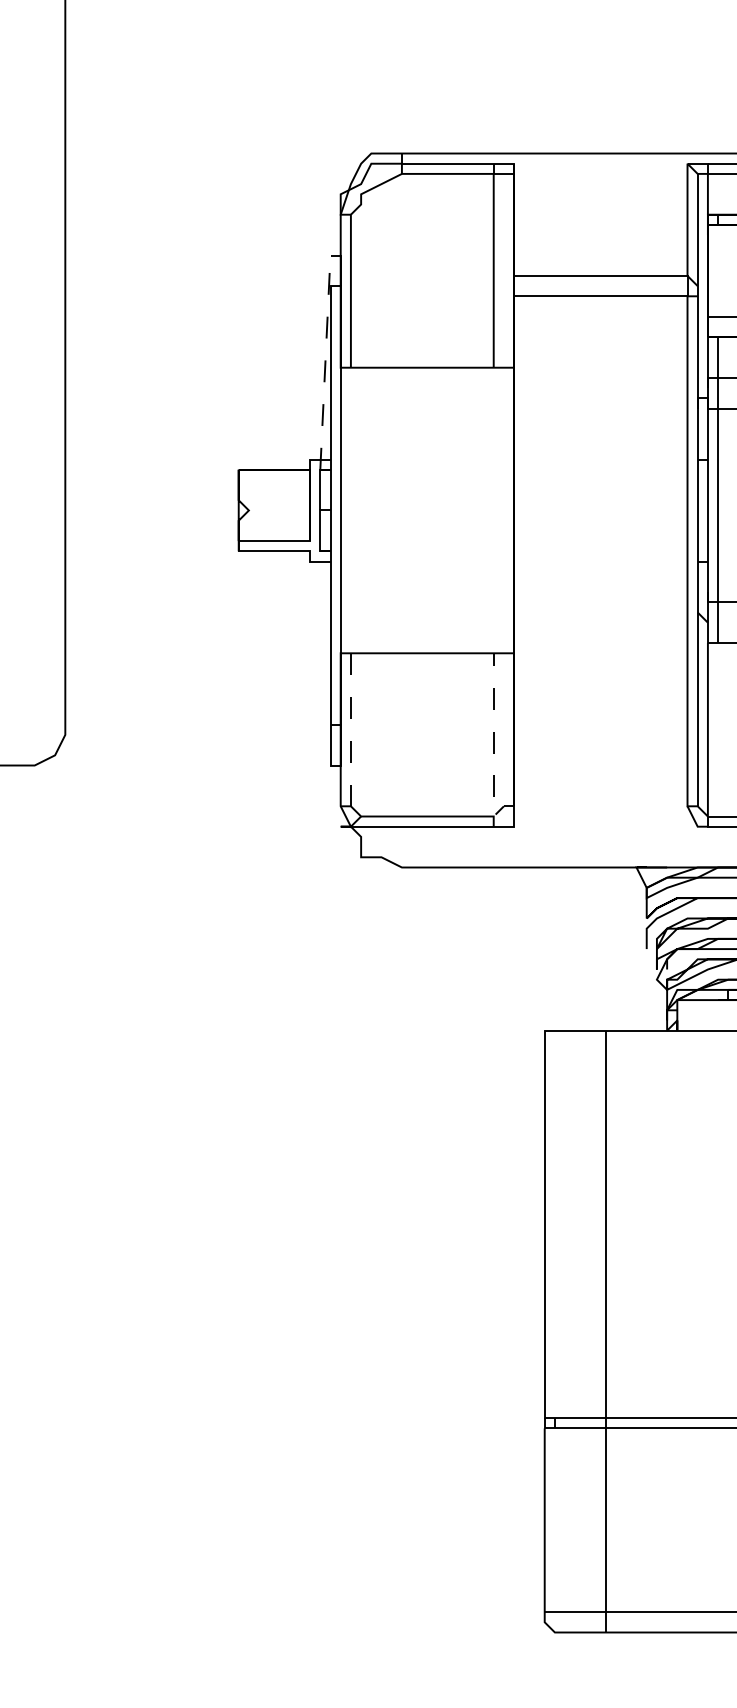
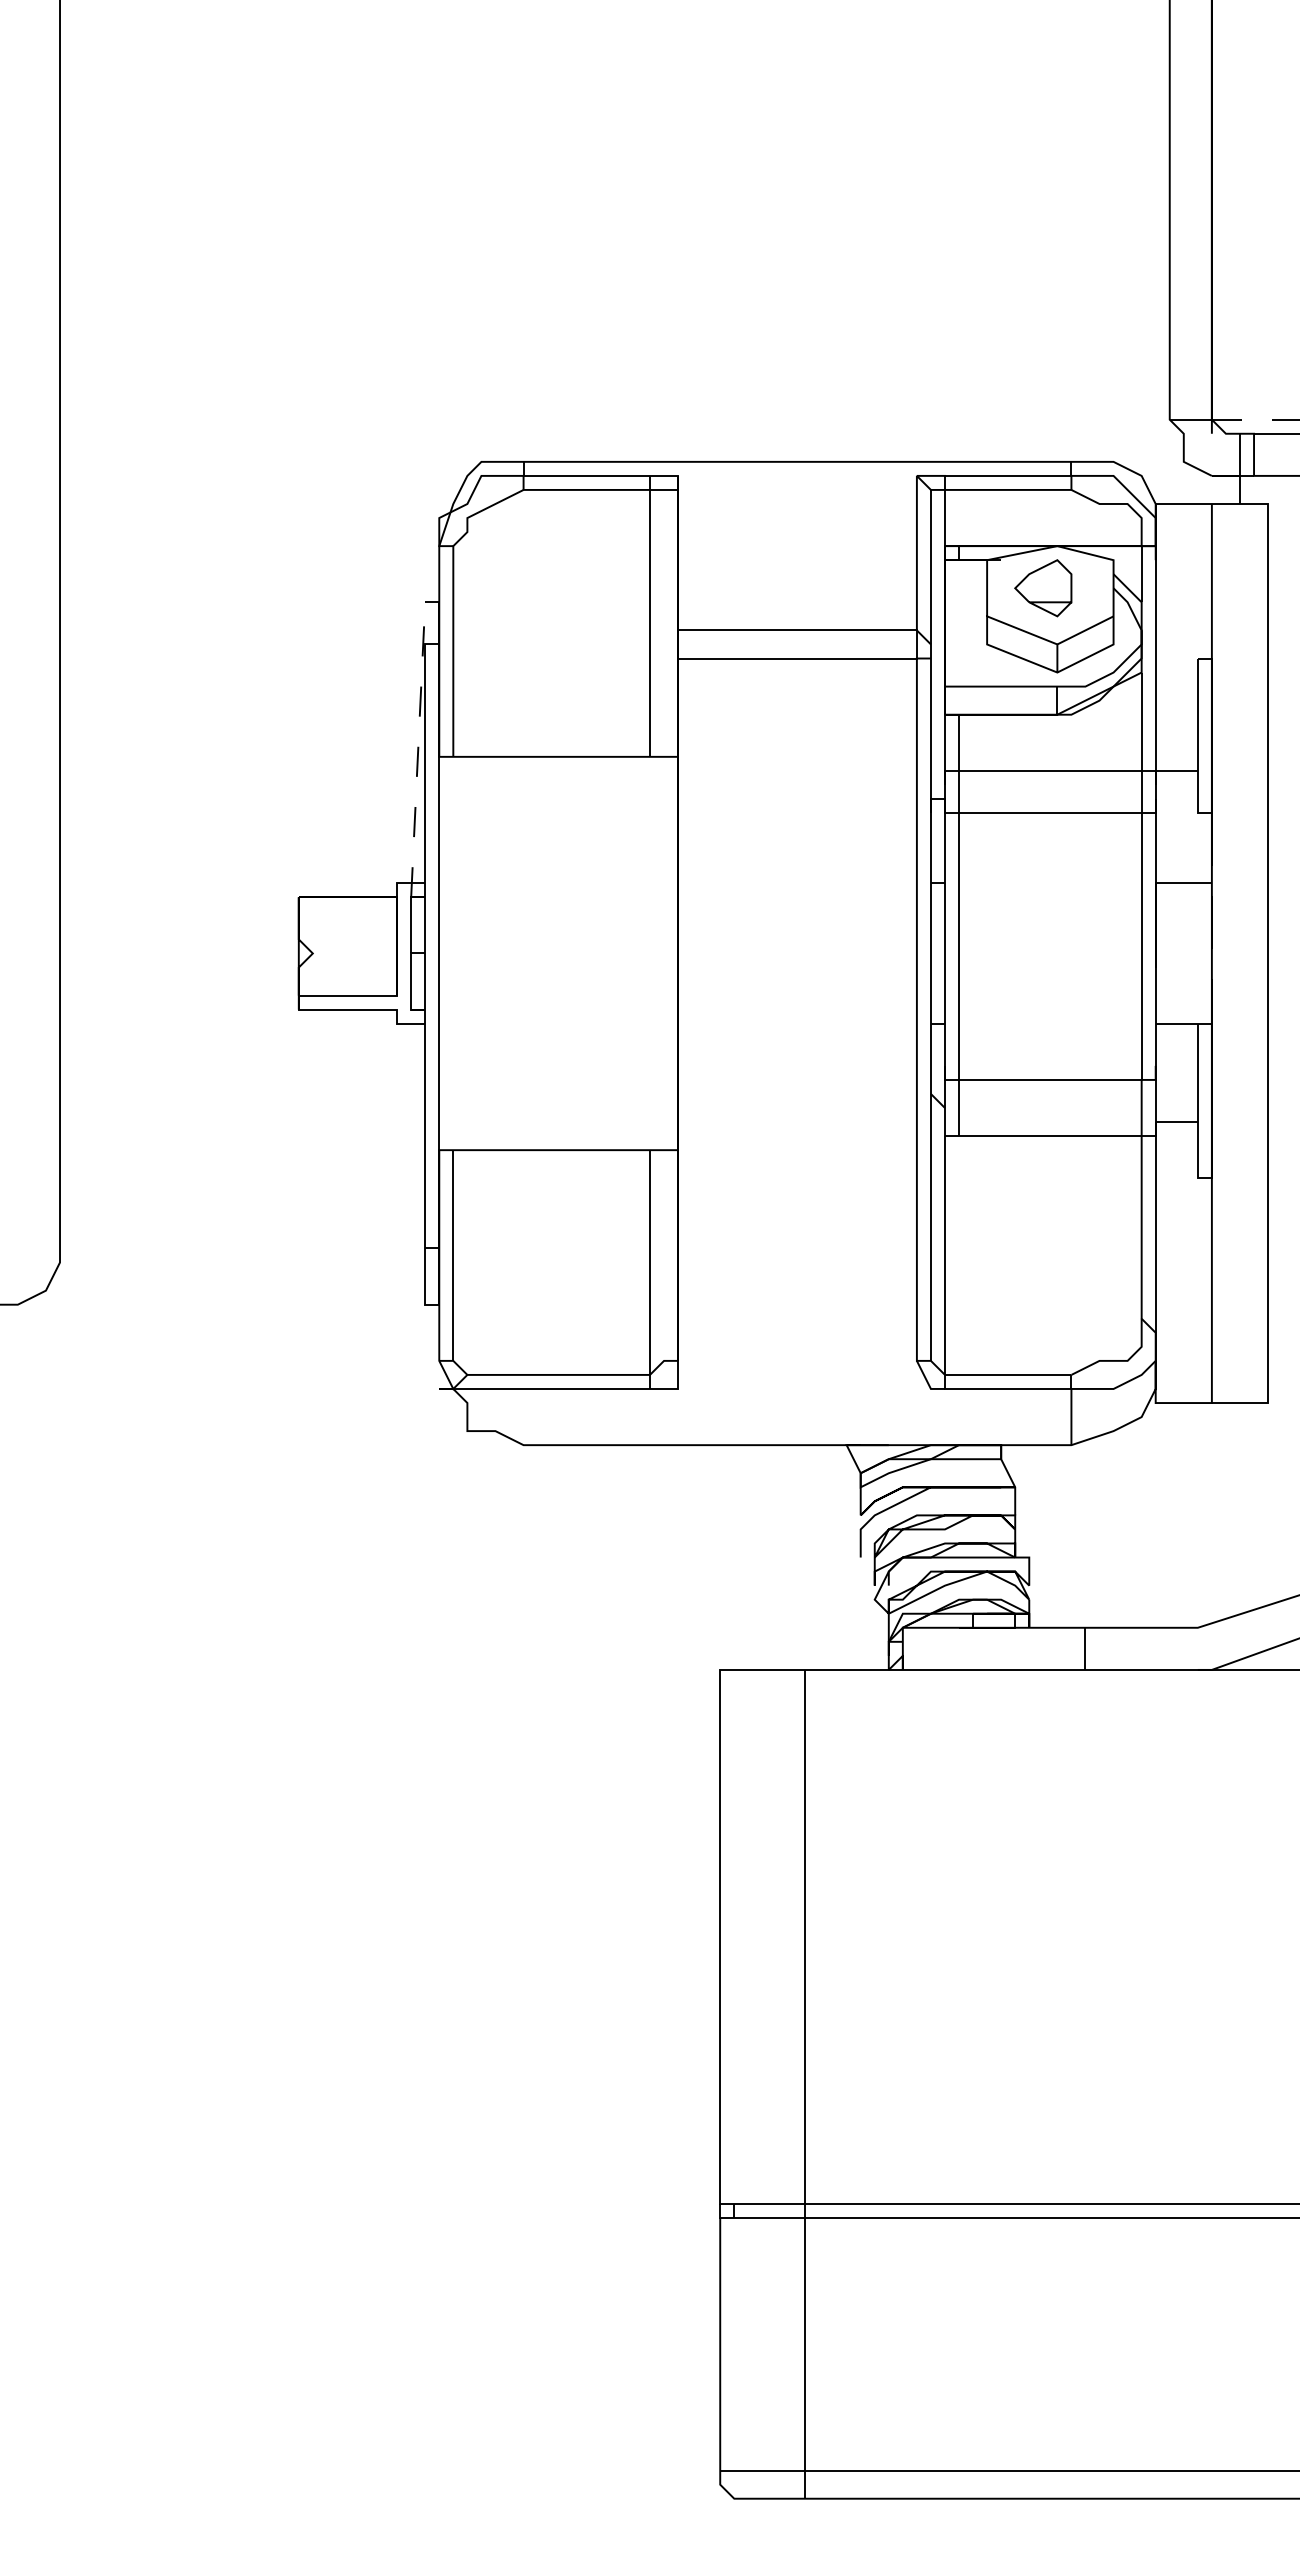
line: (351, 730) -> (453, 1256), dashed -> solid
line: (493, 748) -> (649, 1281), dashed -> solid

